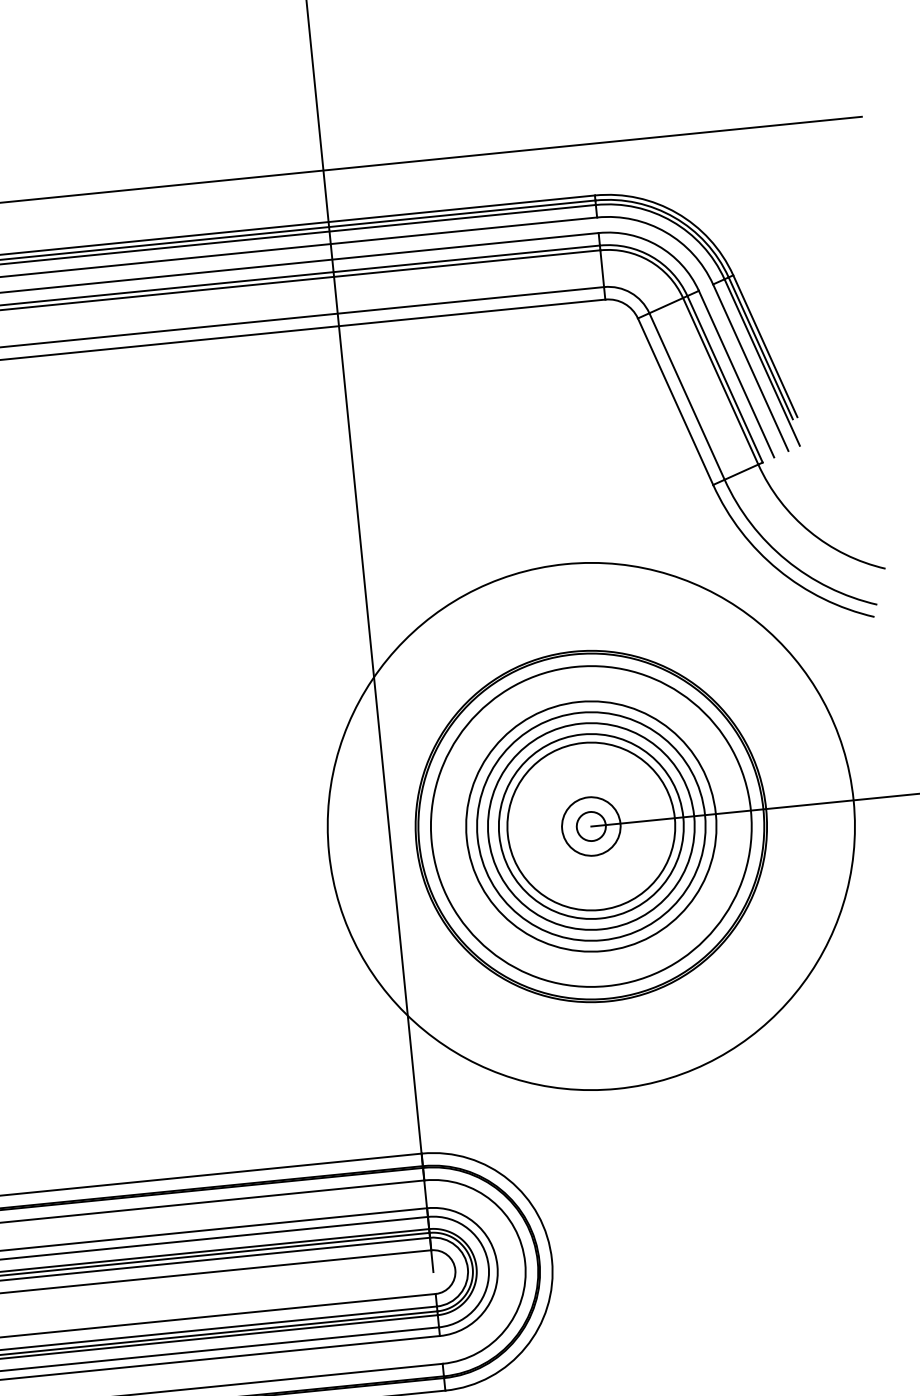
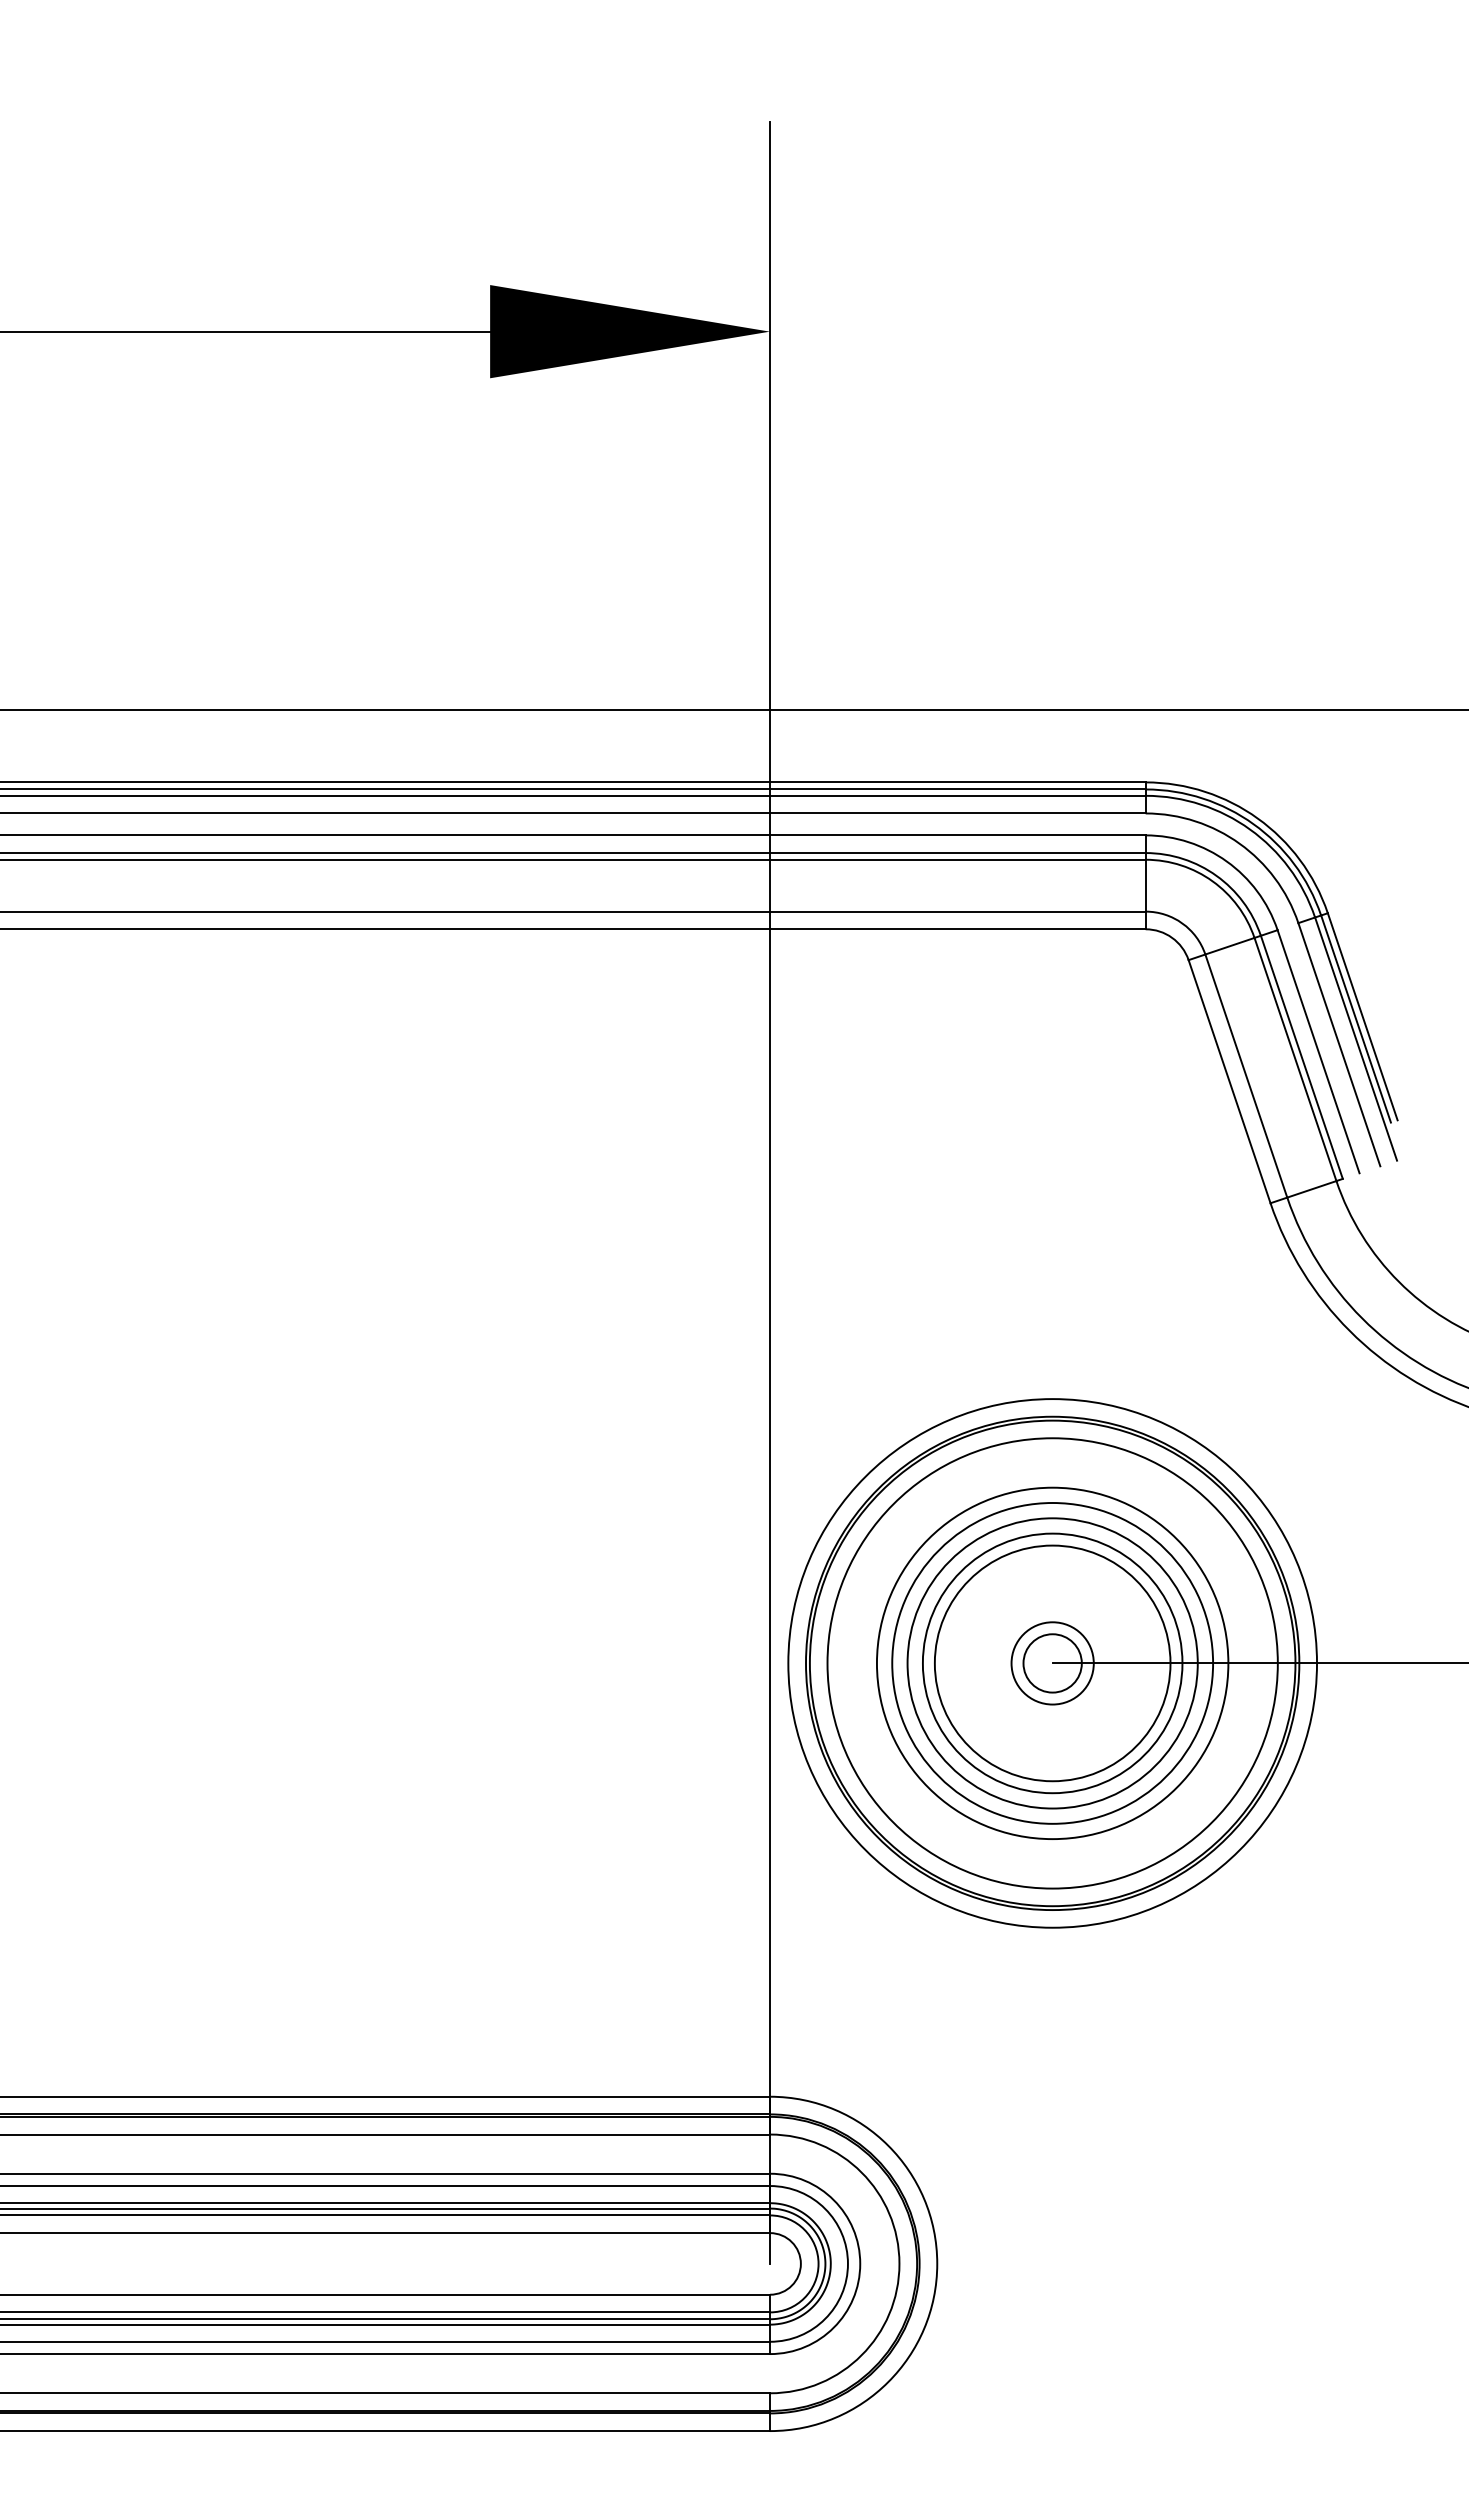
circle: (591, 826) -> (1052, 1663), size x0.71
circle: (591, 826) -> (1052, 1663), size x1.43

